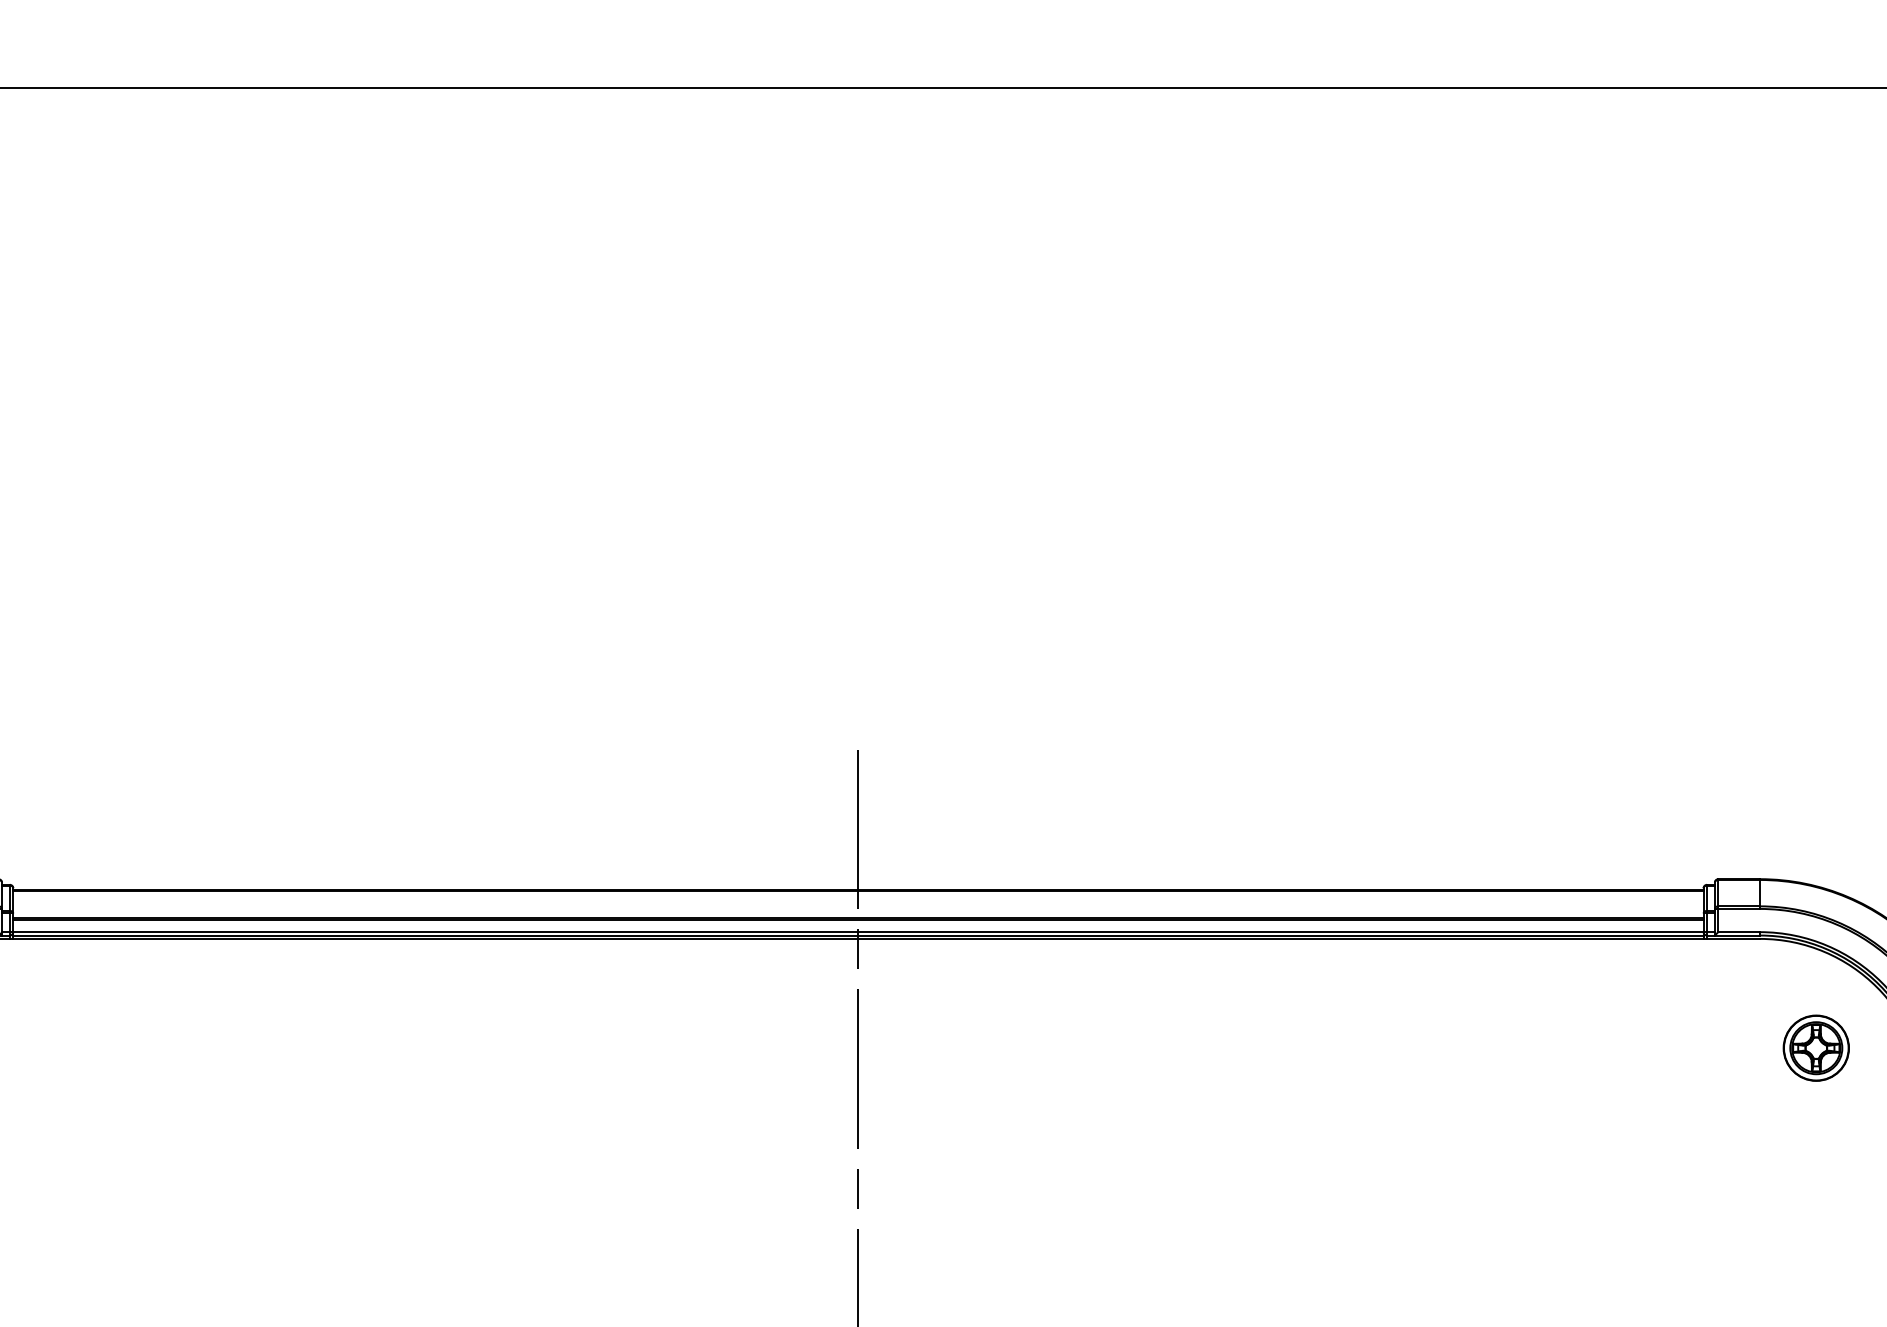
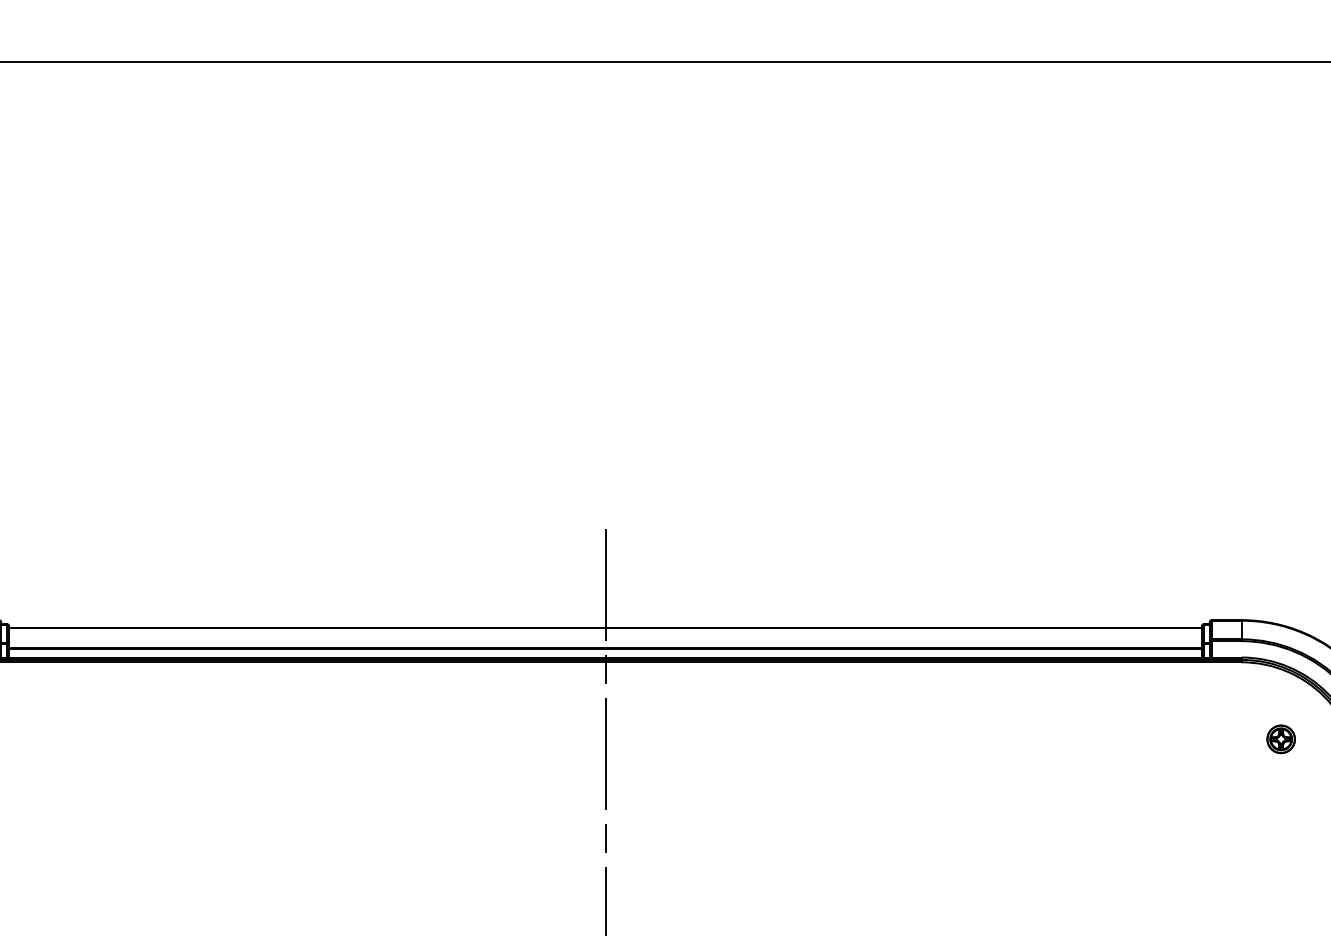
part: (1815, 1047) -> (1280, 738), size x0.6

